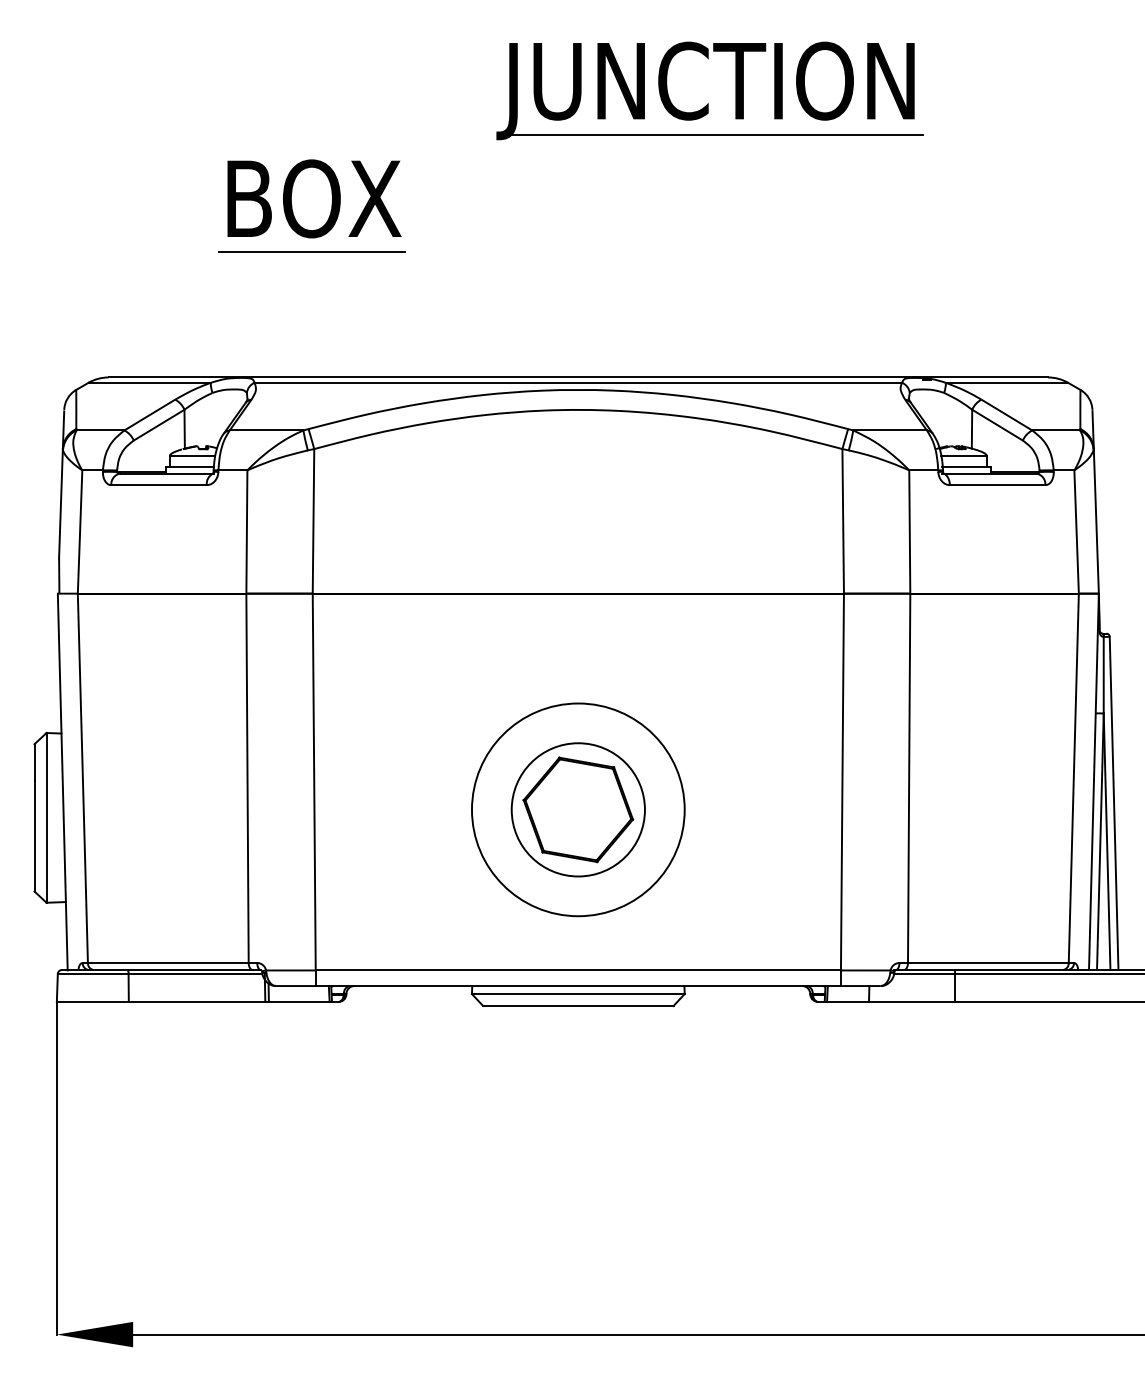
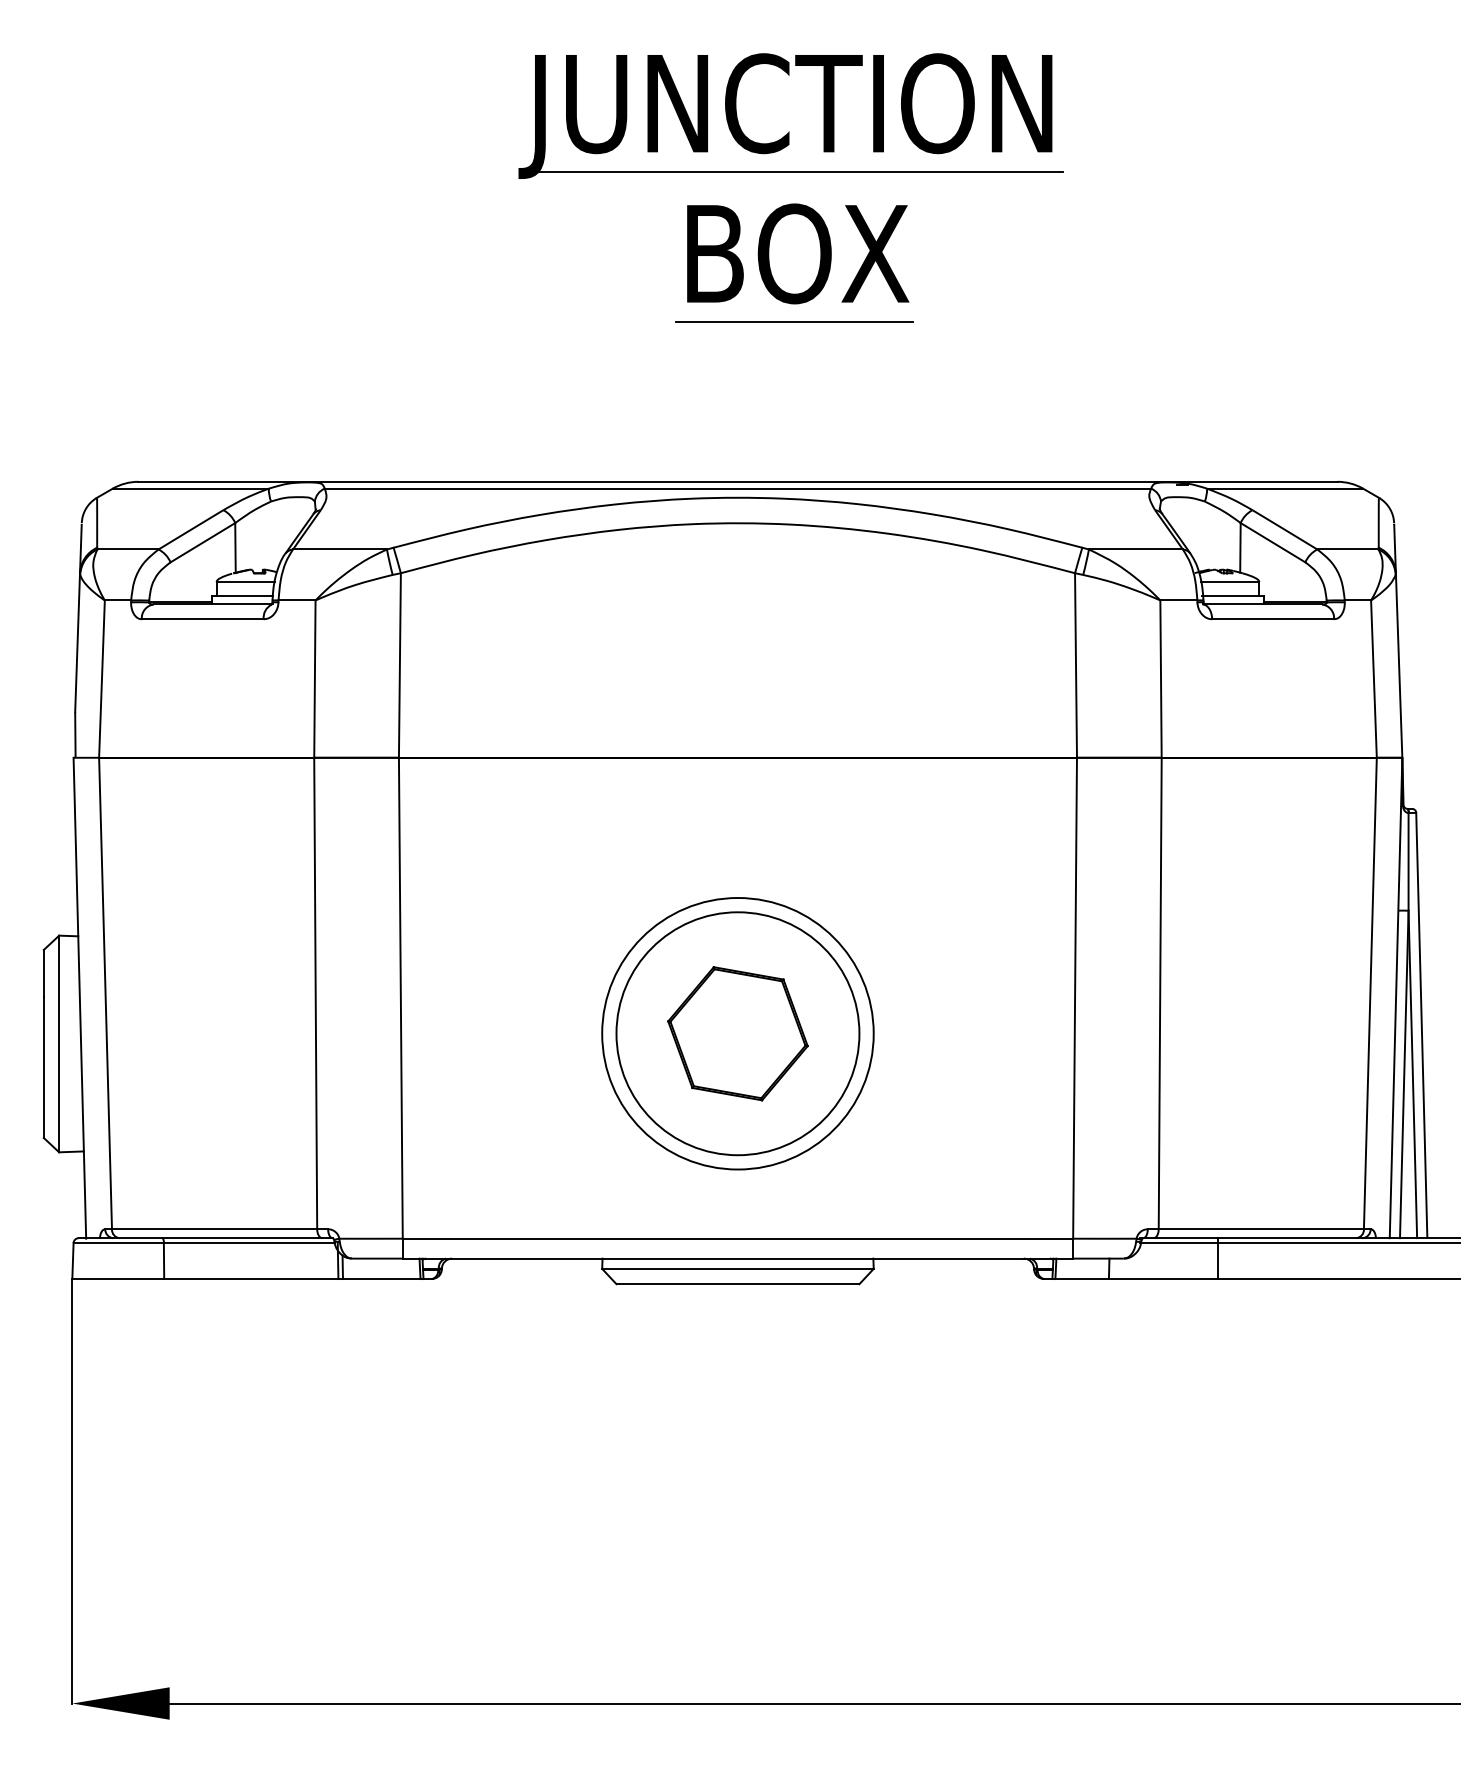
part: (708, 103) -> (789, 132), moved
part: (311, 205) -> (794, 262), moved
circle: (578, 809) -> (738, 1033), size x1.43

